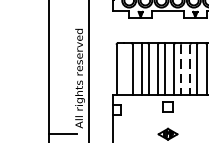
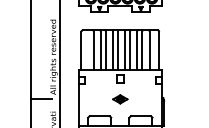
line: (181, 69) -> (130, 50), dashed -> solid
line: (190, 69) -> (137, 50), dashed -> solid

